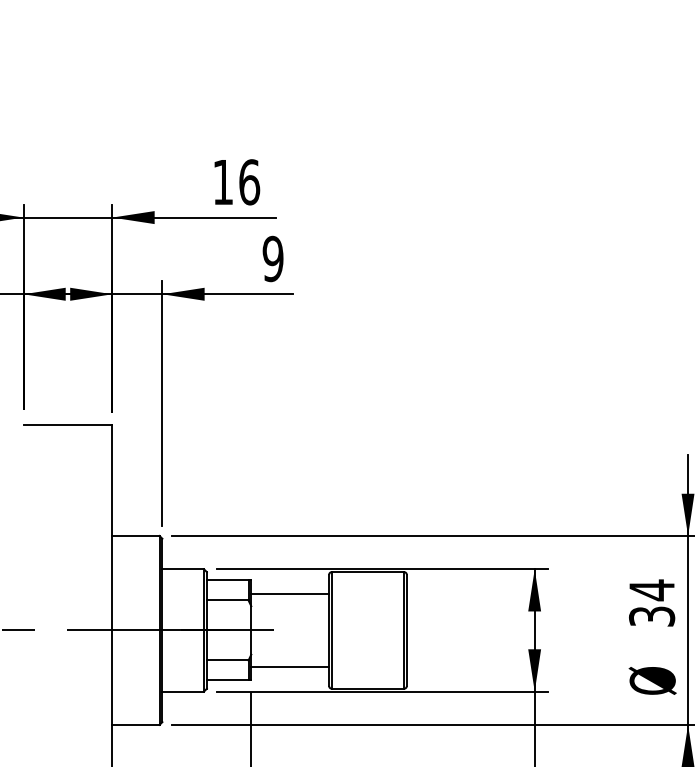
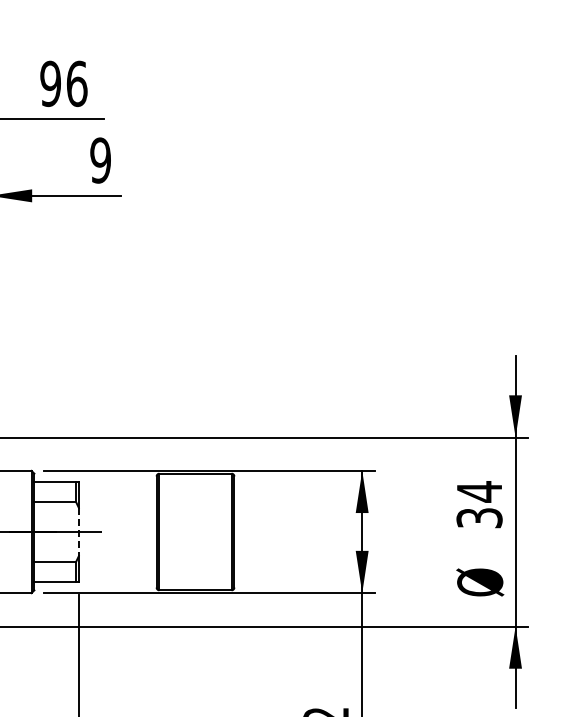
text: (222, 182) -> (50, 84), 16 -> 96
line: (290, 594) -> (118, 496), removed
line: (251, 630) -> (79, 532), solid -> dashed
line: (290, 666) -> (118, 568), removed

